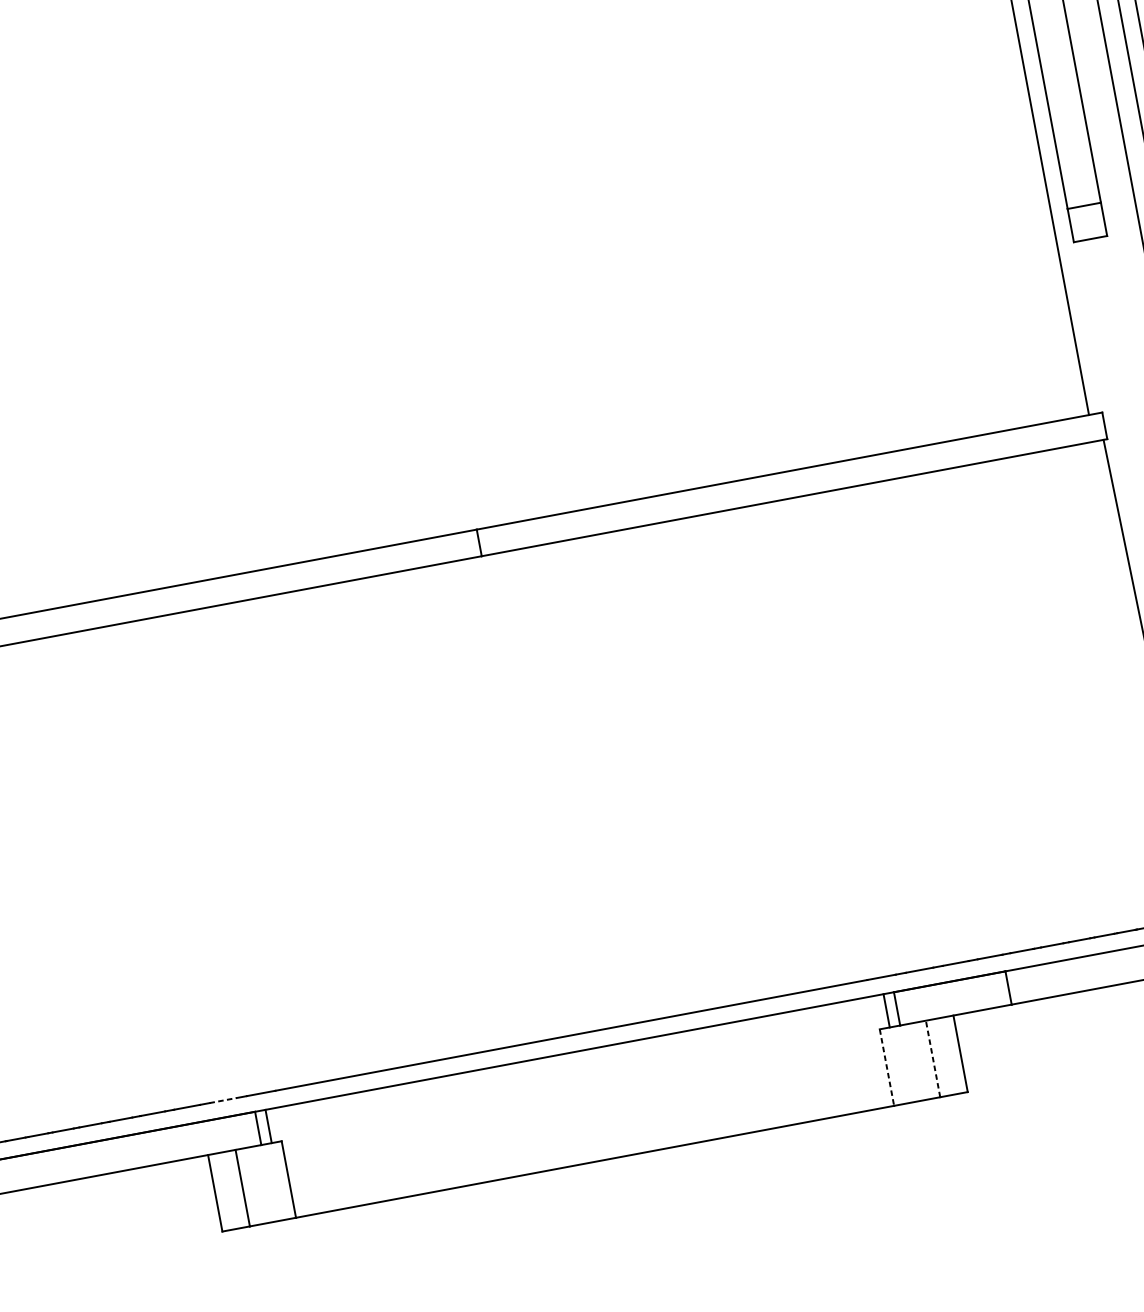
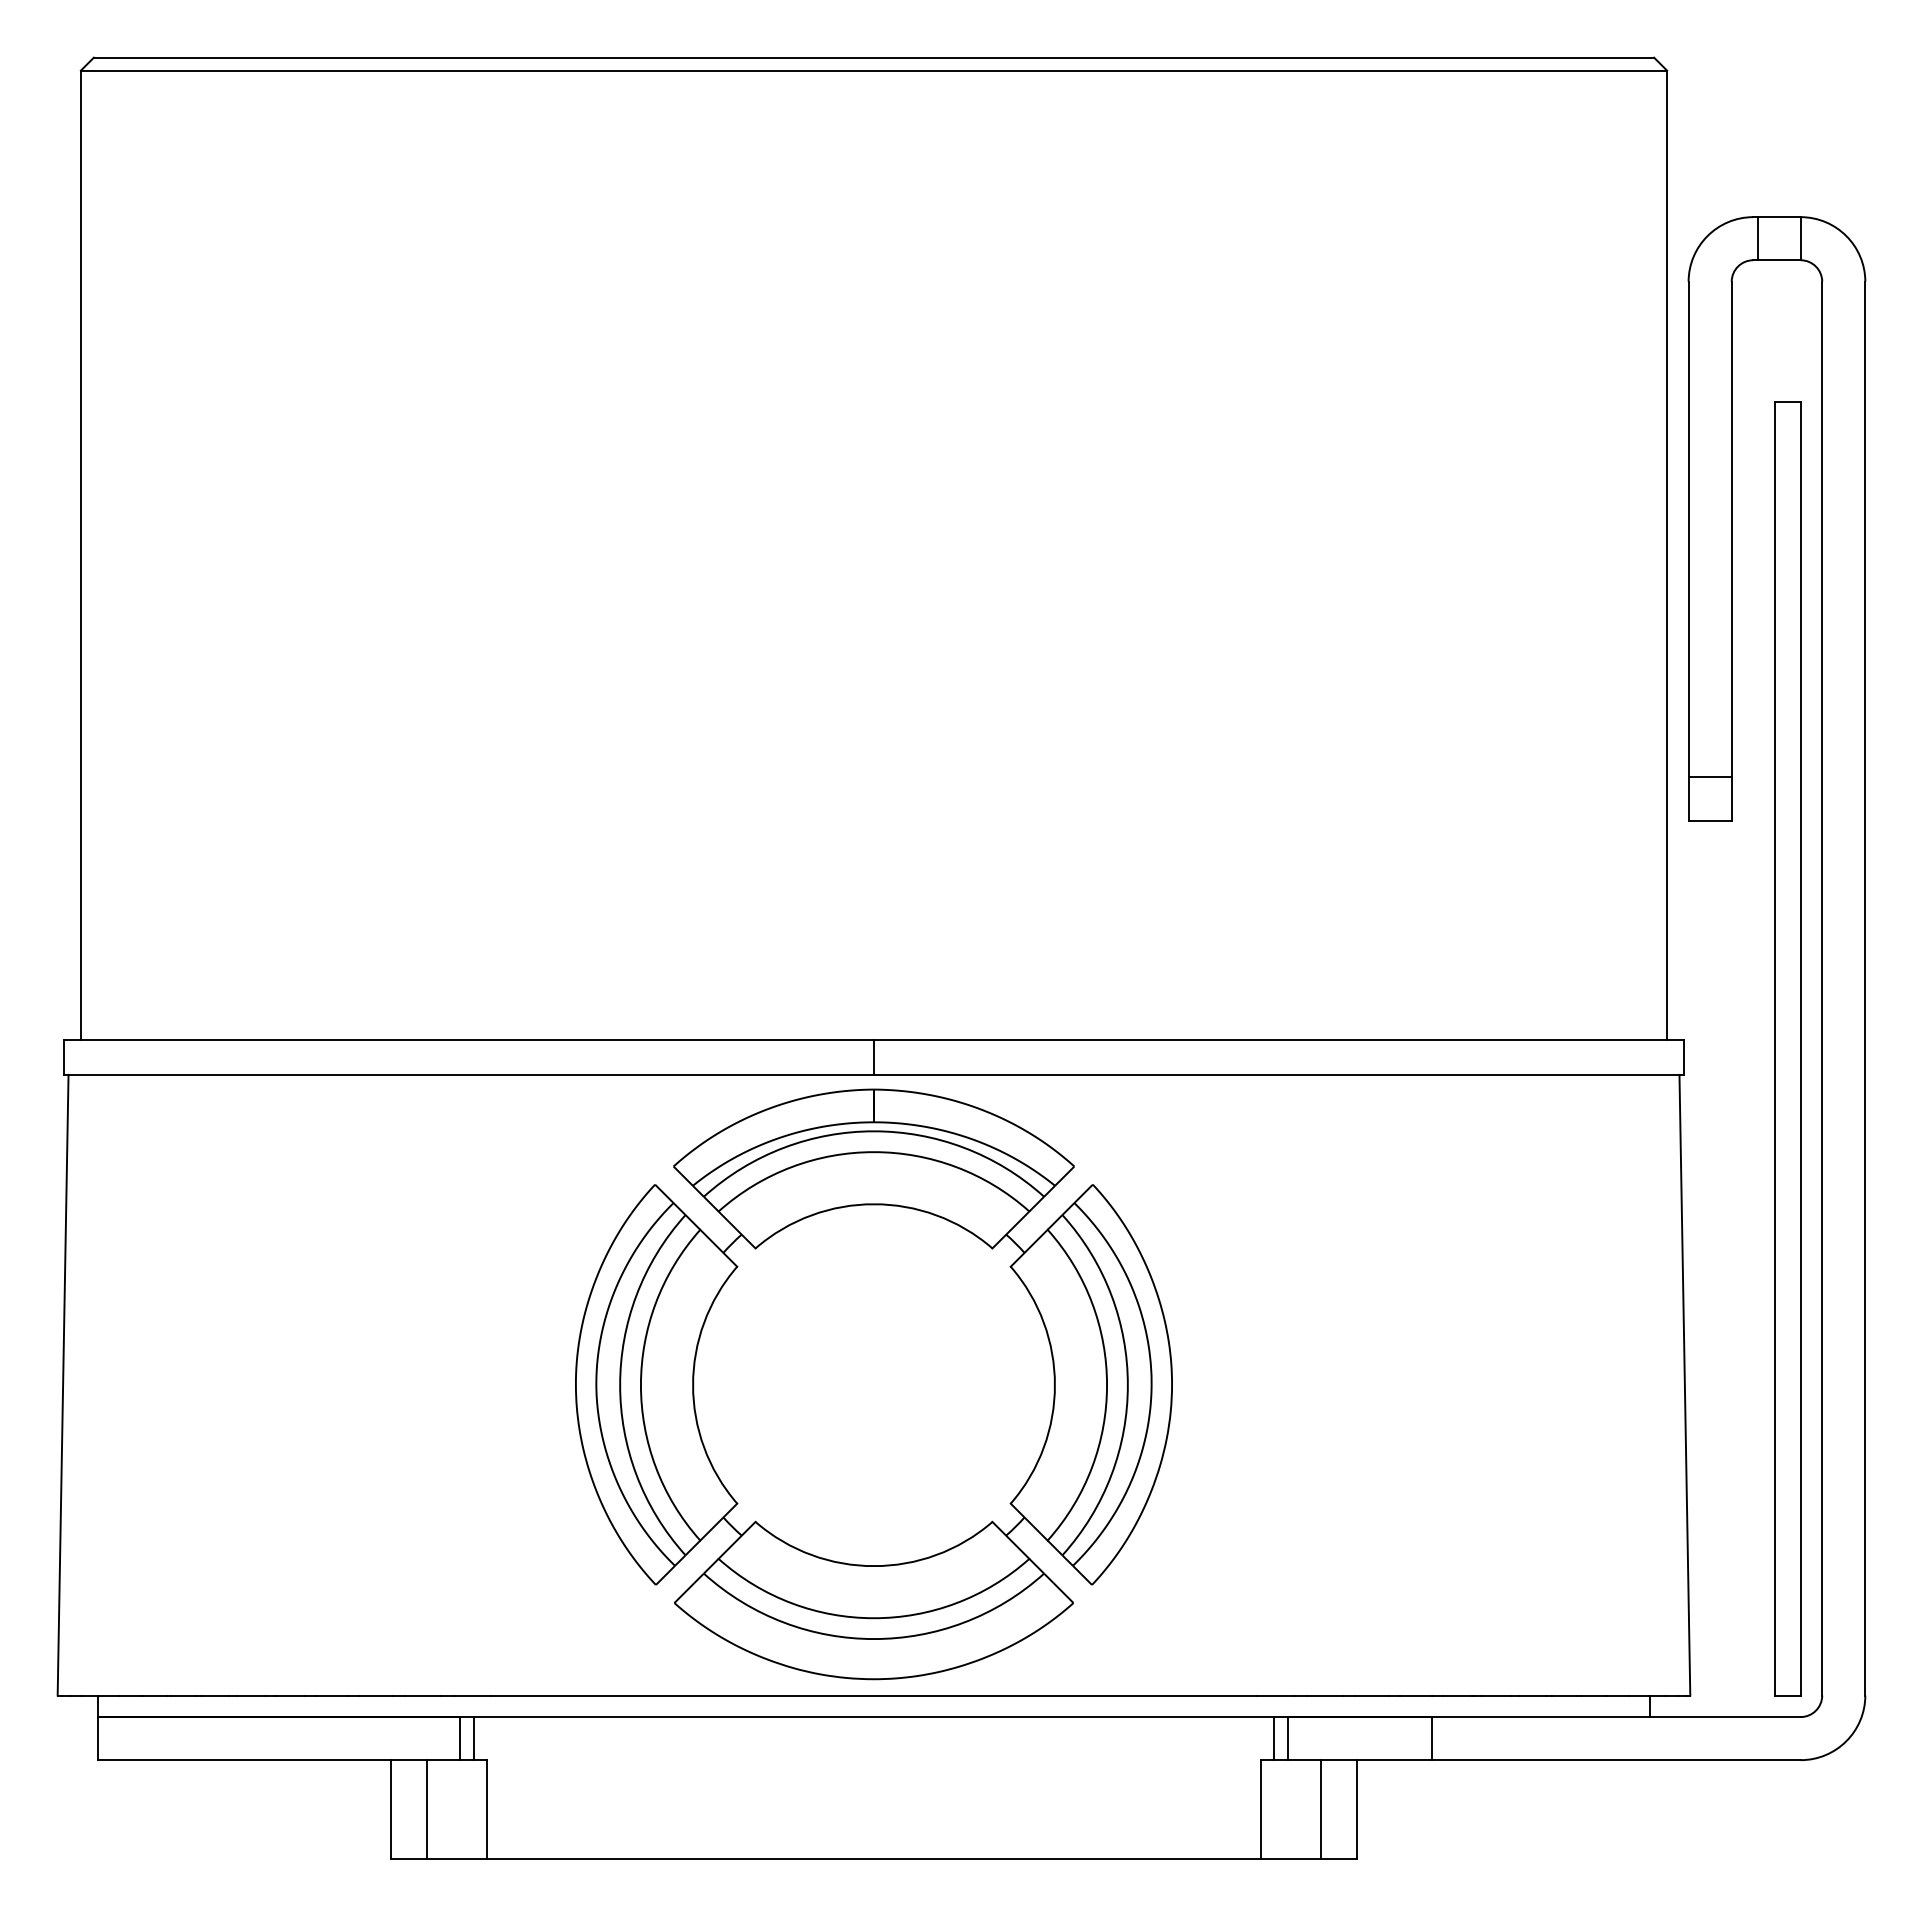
part: (526, 795) -> (873, 1384), added
line: (933, 1058) -> (1321, 1809), dashed -> solid
line: (887, 1067) -> (1261, 1809), dashed -> solid
line: (222, 1100) -> (422, 1695), dashed -> solid

